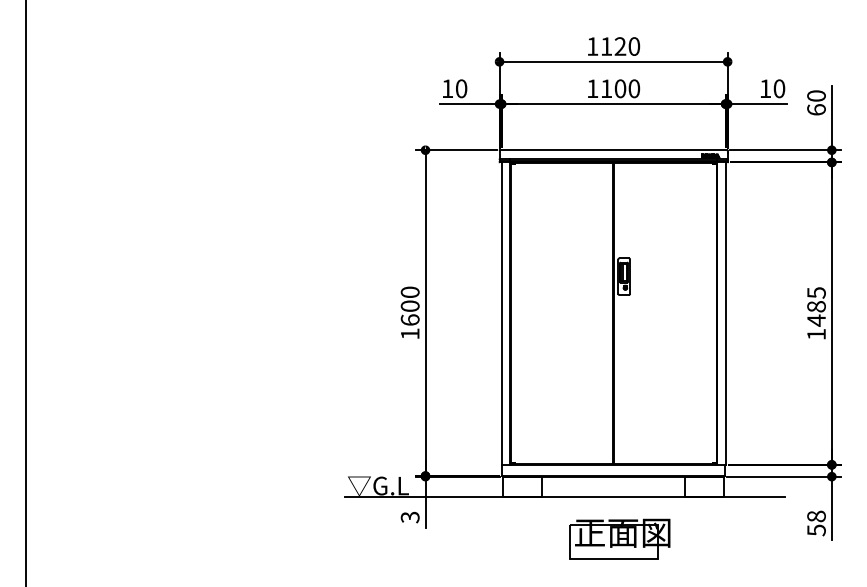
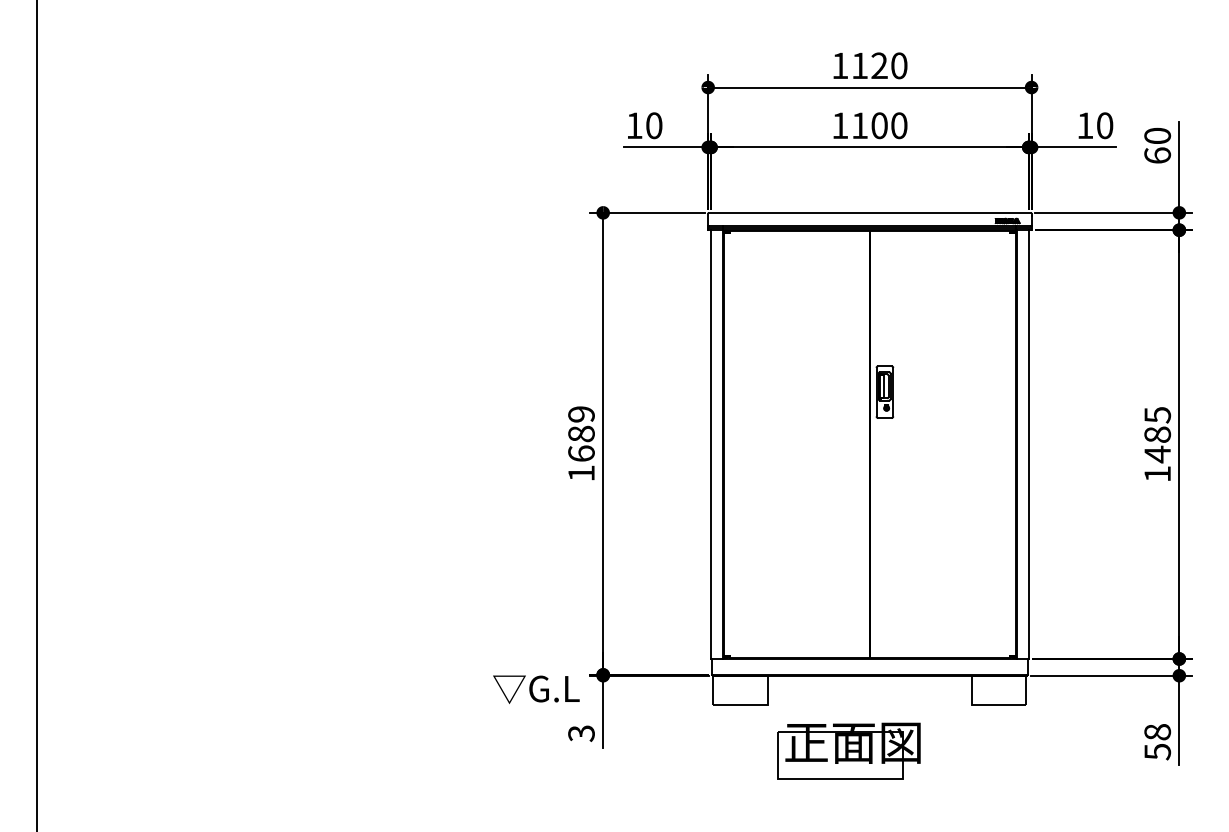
text: (410, 298) -> (581, 423), 1600 -> 1689
line: (564, 497) -> (800, 705), removed
part: (619, 538) -> (848, 750), moved

